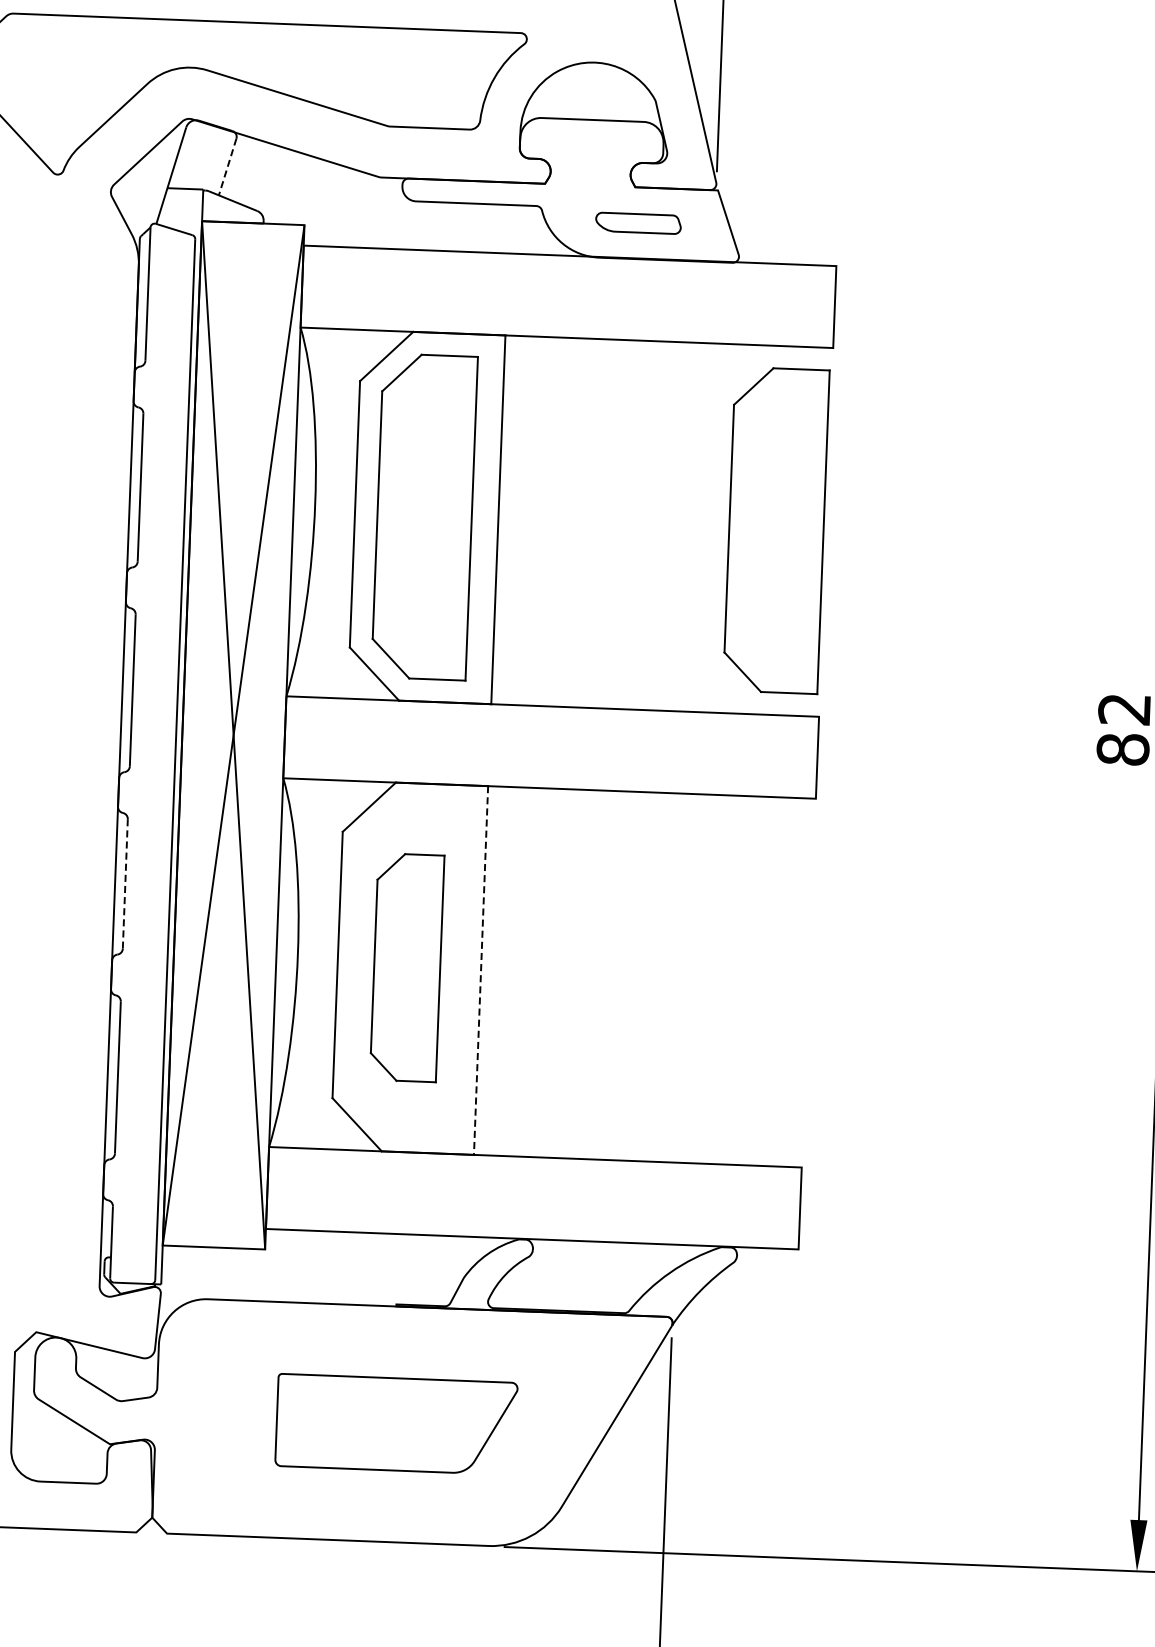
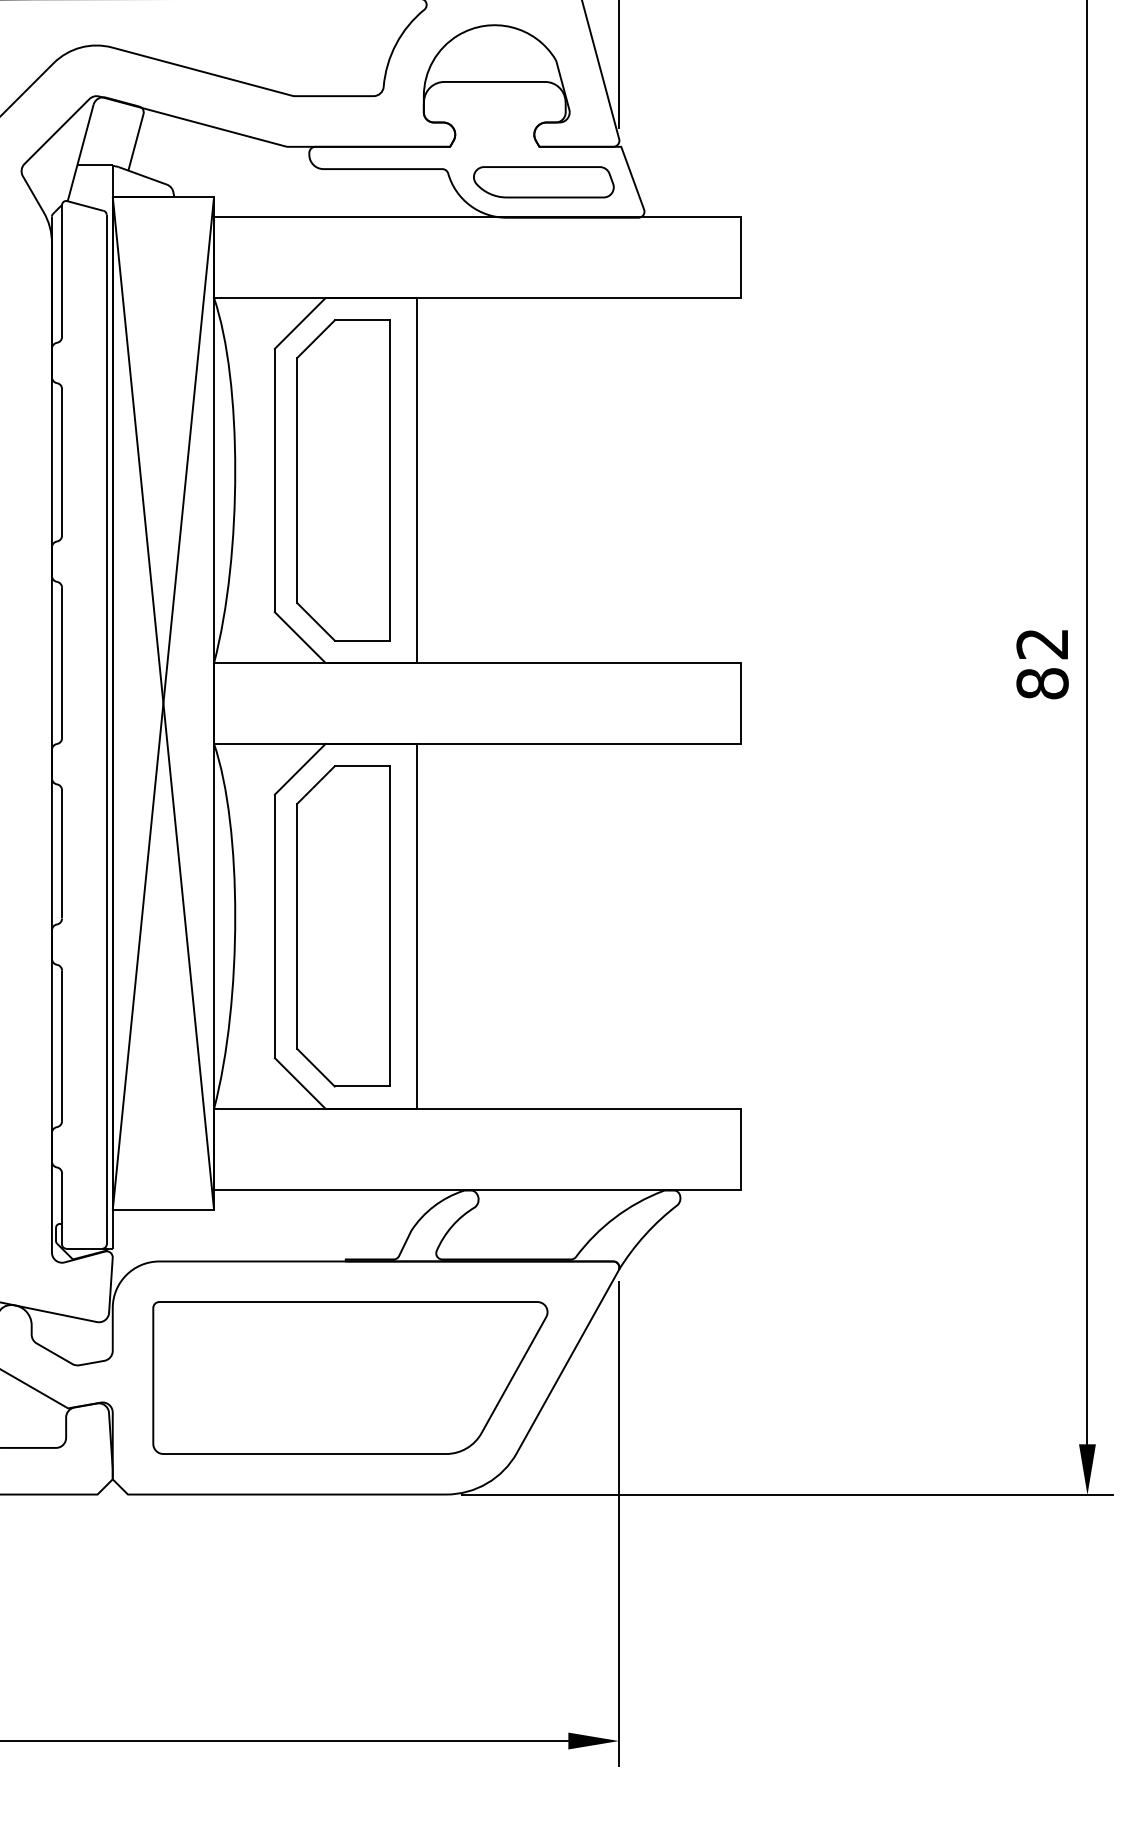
line: (227, 167) -> (135, 142), dashed -> solid
part: (638, 223) -> (543, 182), size x1.67
part: (776, 530) -> (691, 480), removed
line: (125, 884) -> (62, 854), dashed -> solid
part: (406, 967) -> (343, 926), size x1.43
line: (480, 970) -> (416, 926), dashed -> solid
part: (396, 1423) -> (350, 1377), size x1.67

